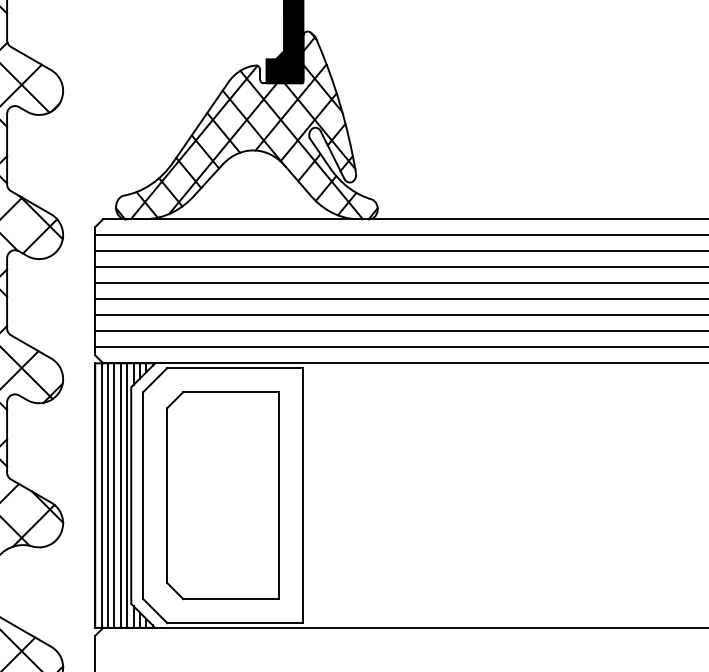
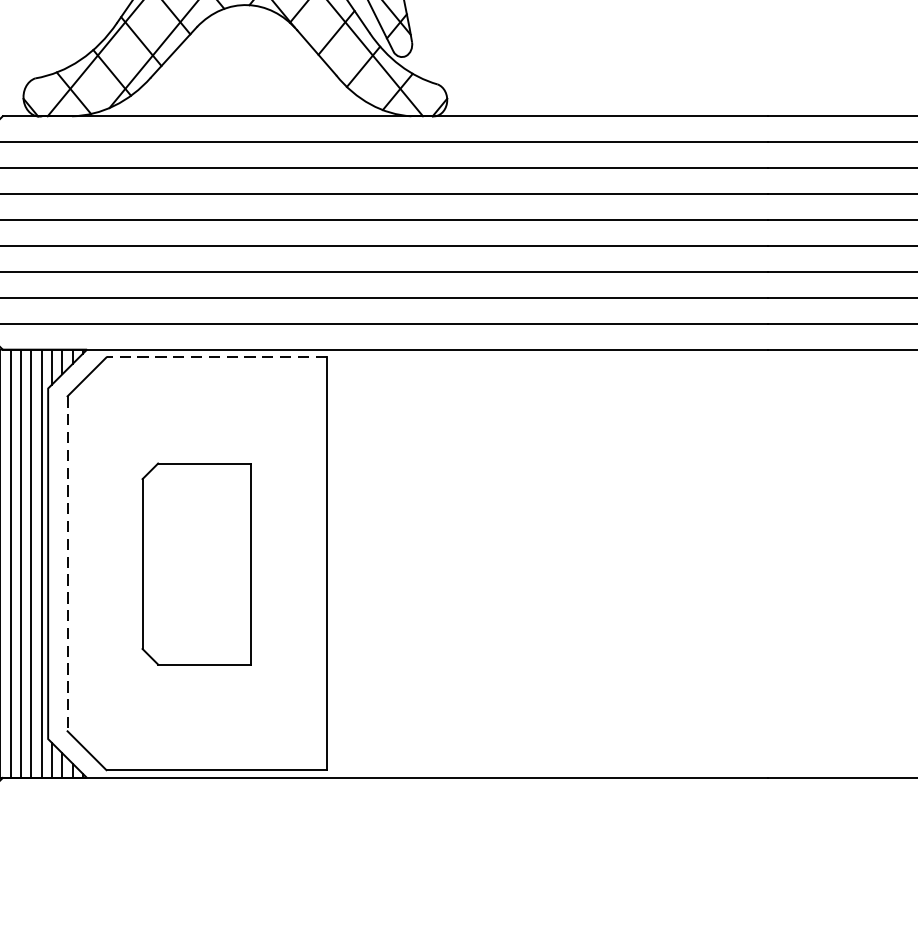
line: (234, 368) -> (215, 358), solid -> dashed
part: (222, 495) -> (195, 563), size x0.6
line: (143, 496) -> (68, 565), solid -> dashed

